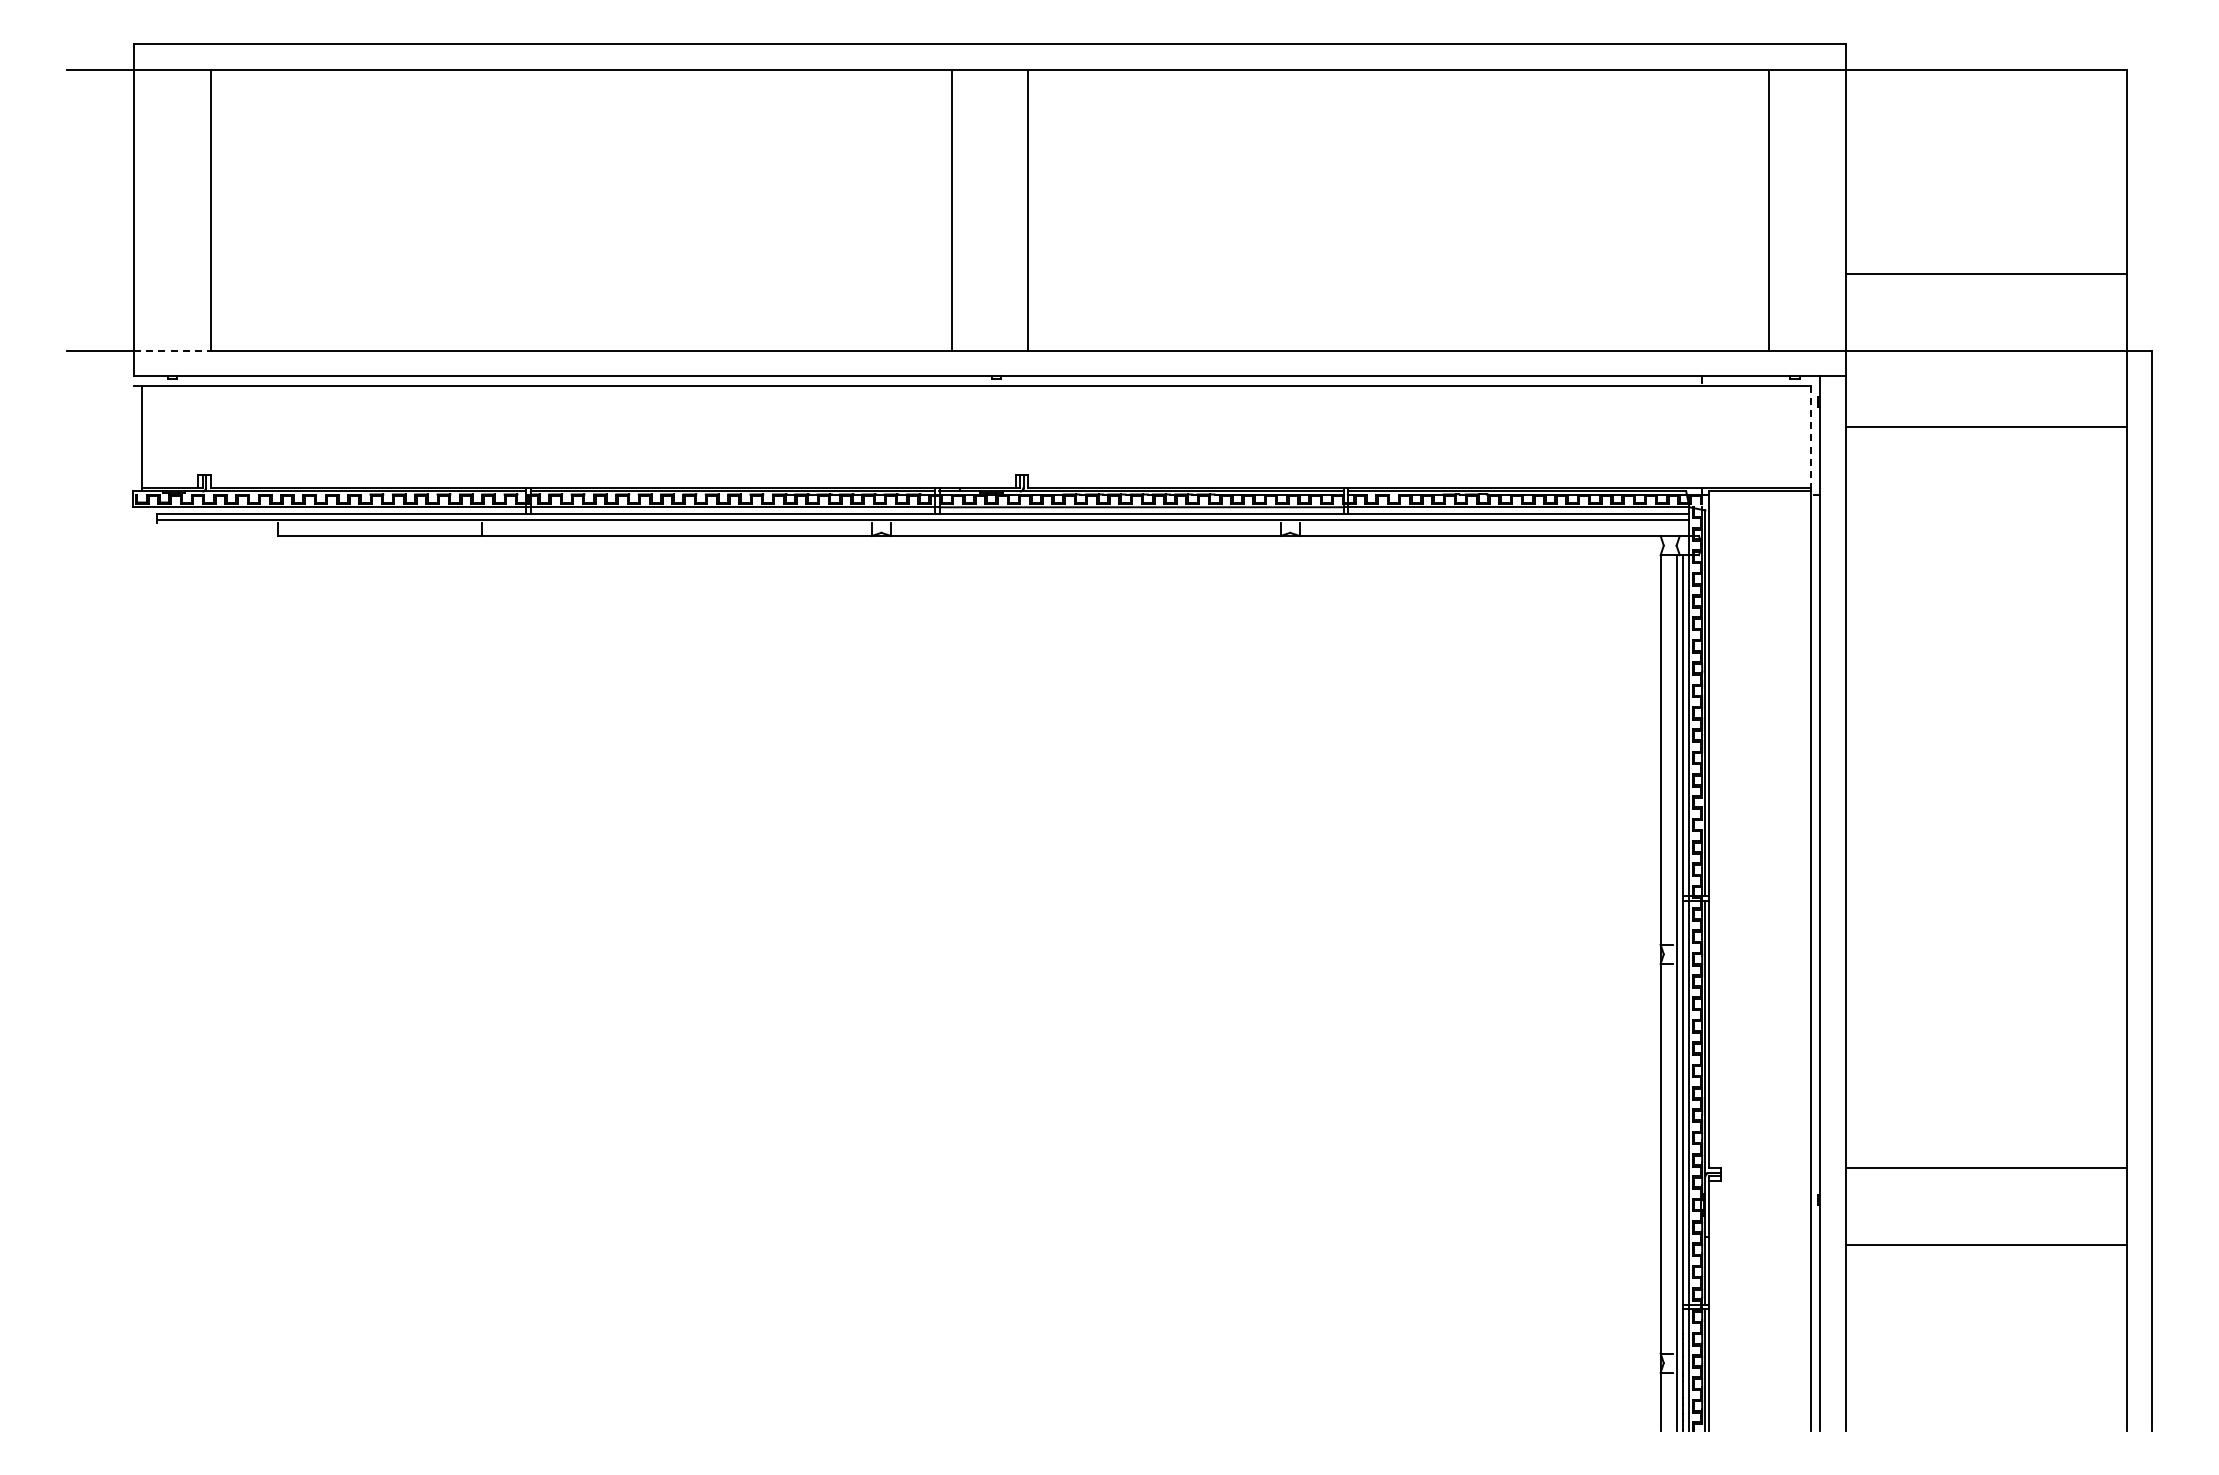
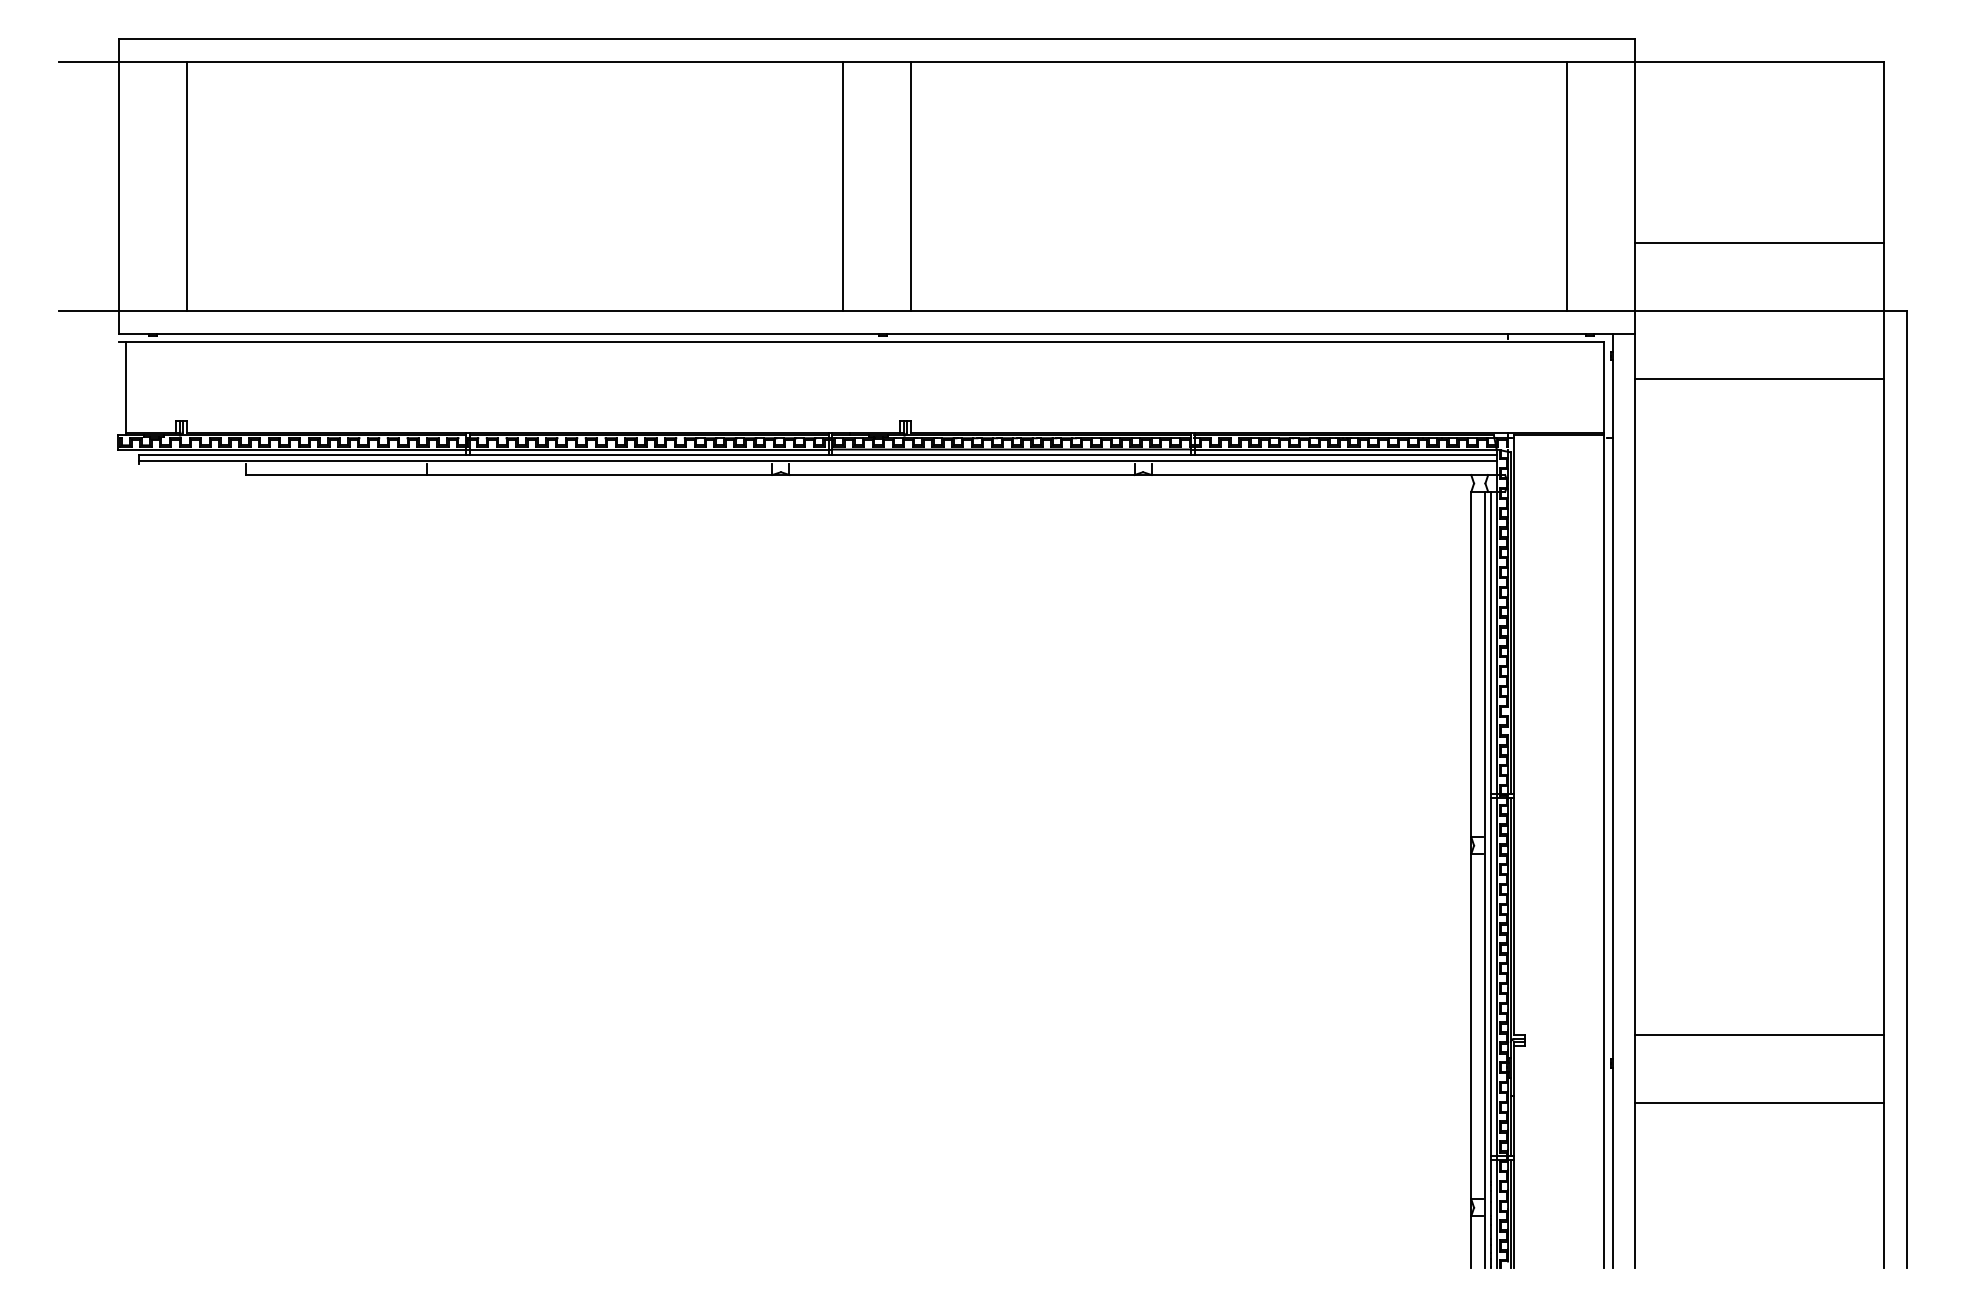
line: (173, 350) -> (153, 310), dashed -> solid
line: (1810, 437) -> (1604, 387), dashed -> solid

